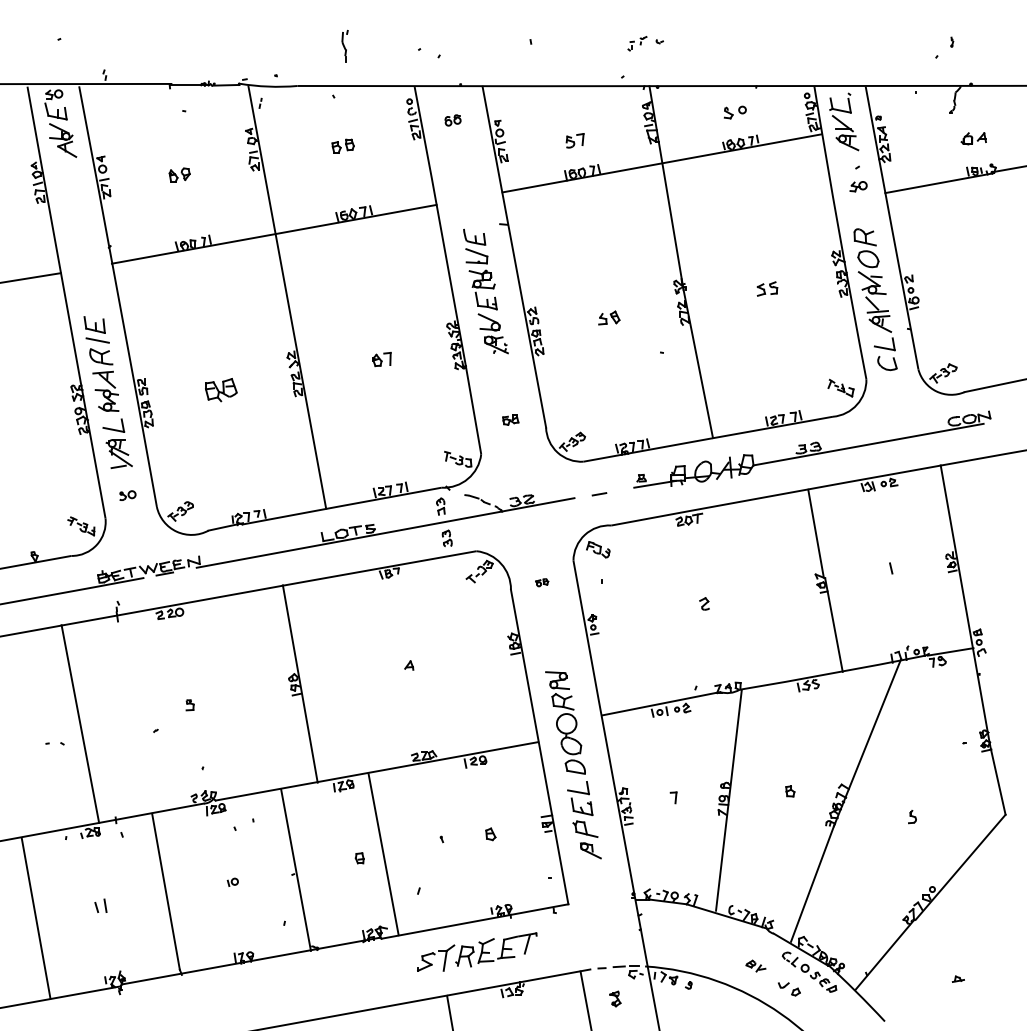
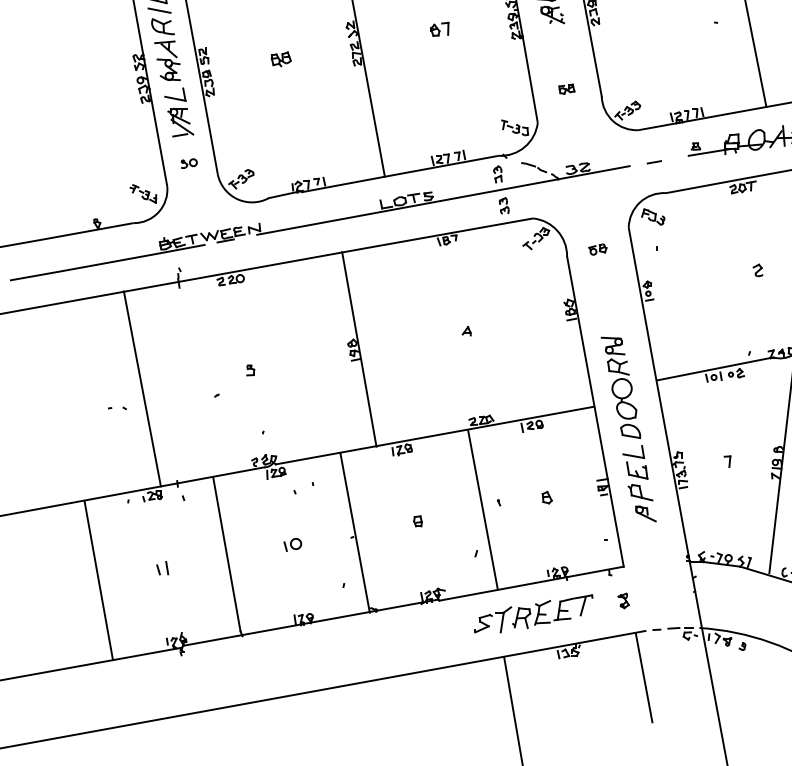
part: (220, 389) -> (280, 58), size x0.62
part: (541, 582) -> (597, 249), size x1.43
line: (383, 854) -> (482, 509), moved
part: (232, 882) -> (292, 545), size x1.67
part: (615, 998) -> (623, 600), moved

